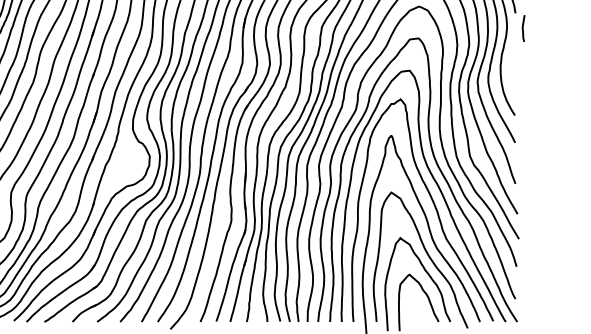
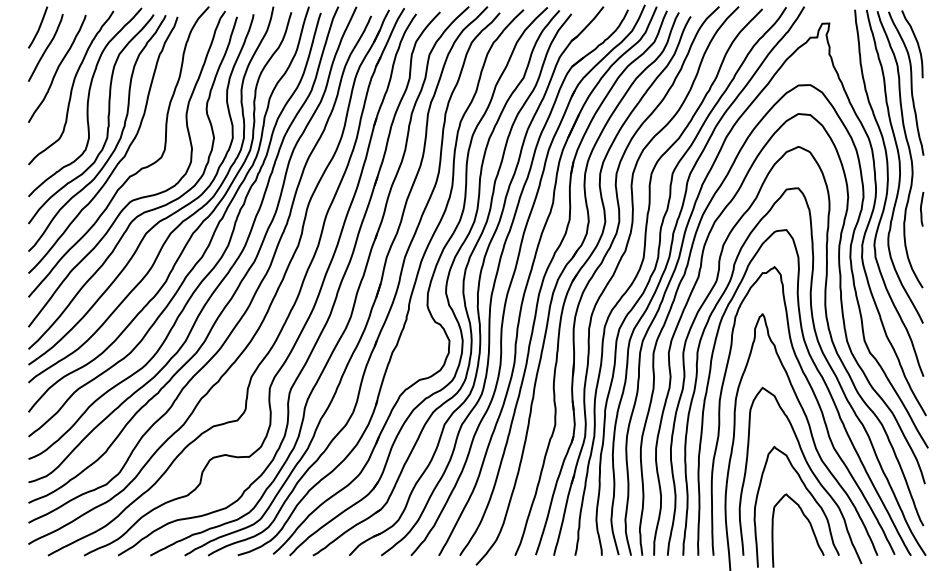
curve: (523, 28) -> (921, 209), moved

